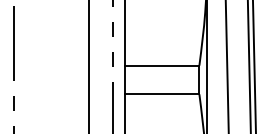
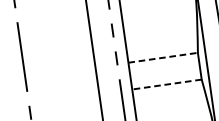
line: (162, 65) -> (163, 57), solid -> dashed
line: (161, 94) -> (166, 84), solid -> dashed

